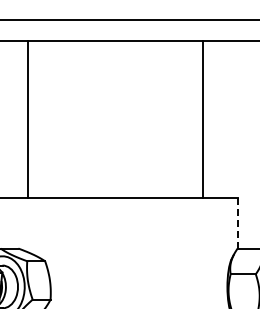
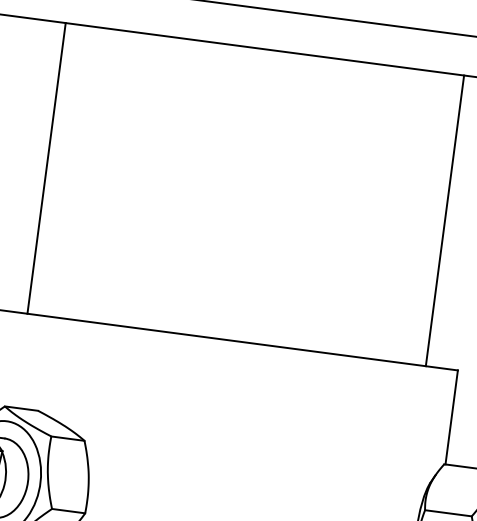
line: (28, 118) -> (47, 166), moved
line: (202, 118) -> (444, 219), moved
line: (238, 223) -> (452, 418), dashed -> solid

